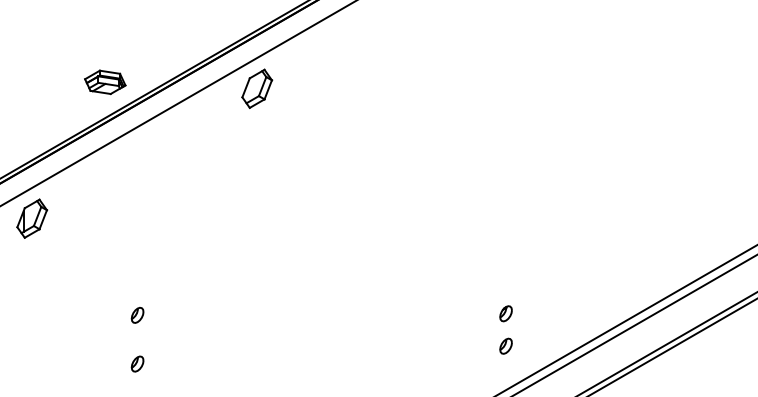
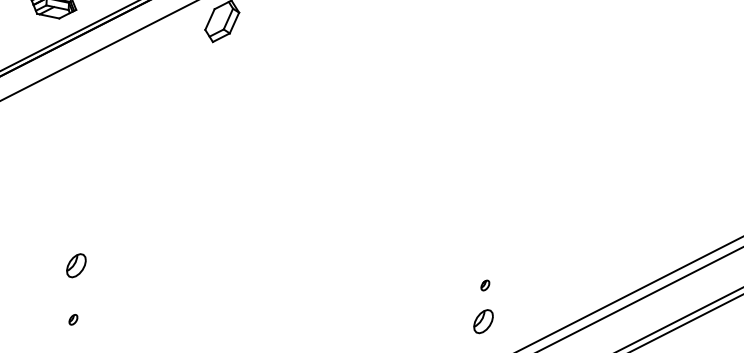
part: (505, 313) -> (484, 285), size x0.6
part: (137, 315) -> (76, 265), size x1.4
part: (505, 345) -> (482, 320), size x1.4
part: (137, 363) -> (73, 319), size x0.6

